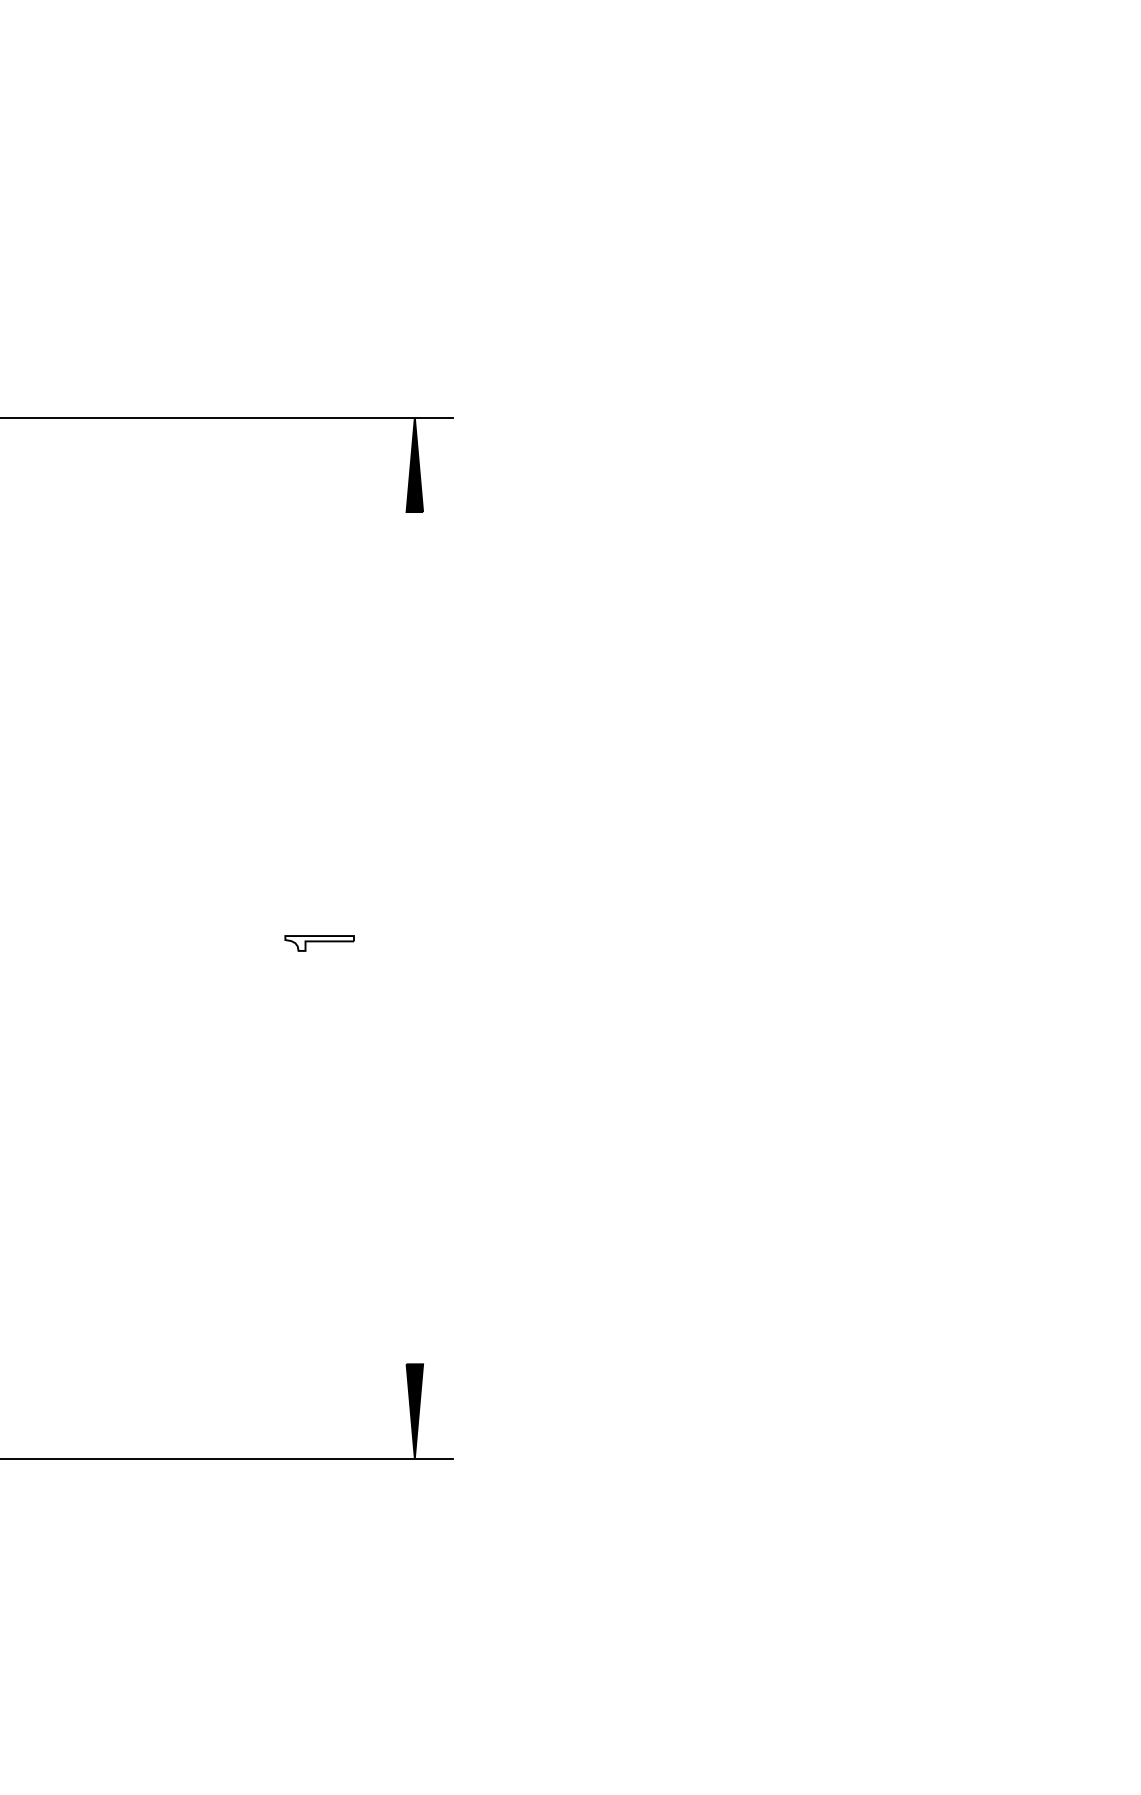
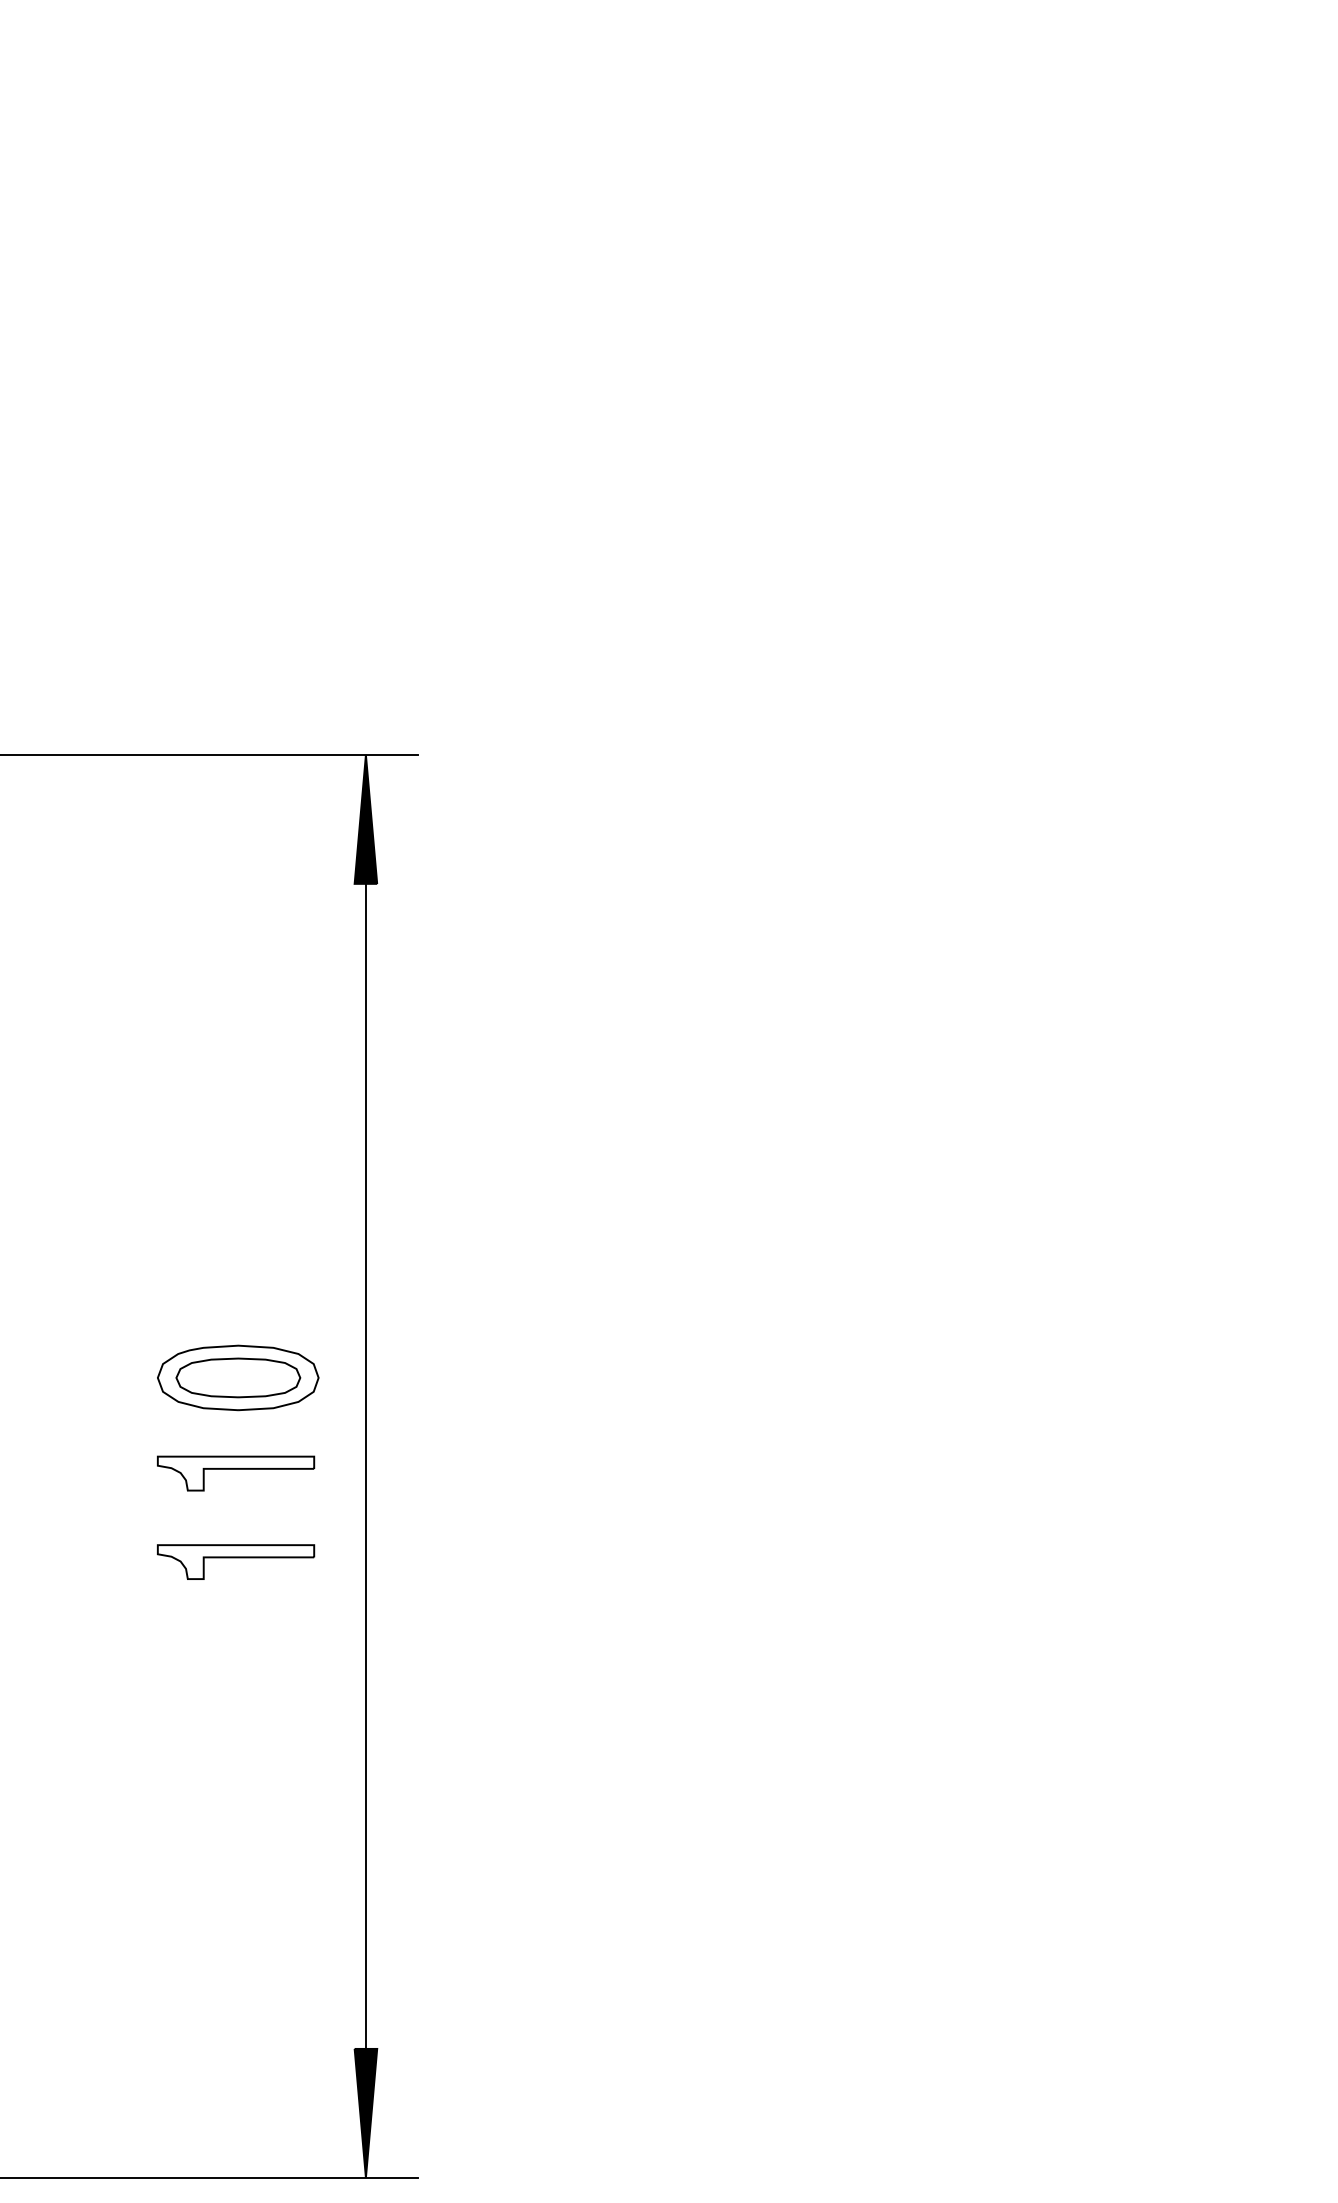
part: (321, 873) -> (238, 1377), added
line: (414, 938) -> (365, 1466), added
part: (319, 943) -> (235, 1473), size x1.67
part: (319, 1007) -> (235, 1561), added

